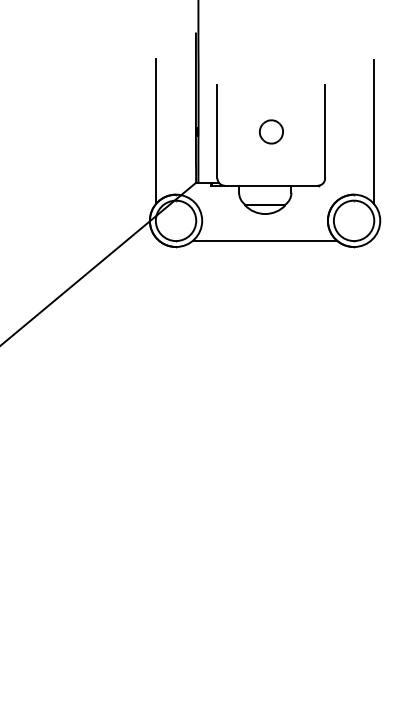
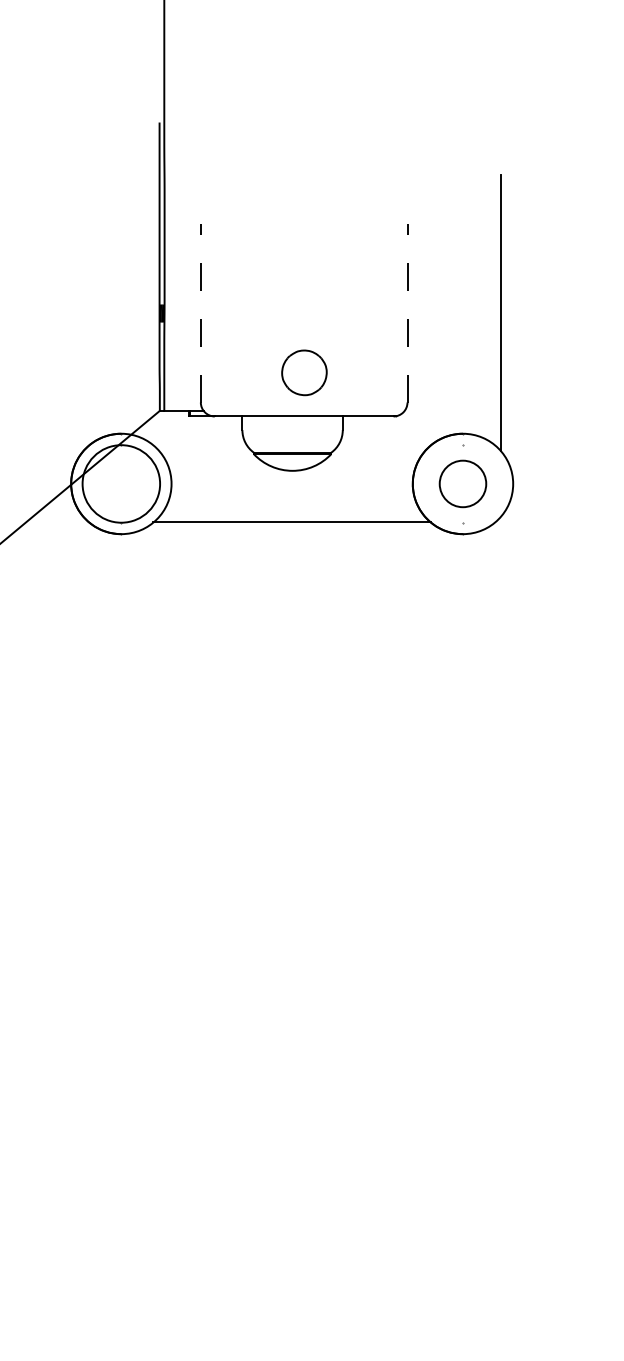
line: (155, 131) -> (81, 312), removed
line: (217, 131) -> (200, 312), solid -> dashed
part: (271, 131) -> (304, 371), moved
line: (325, 131) -> (408, 312), solid -> dashed
circle: (353, 220) -> (461, 483), size x0.6

